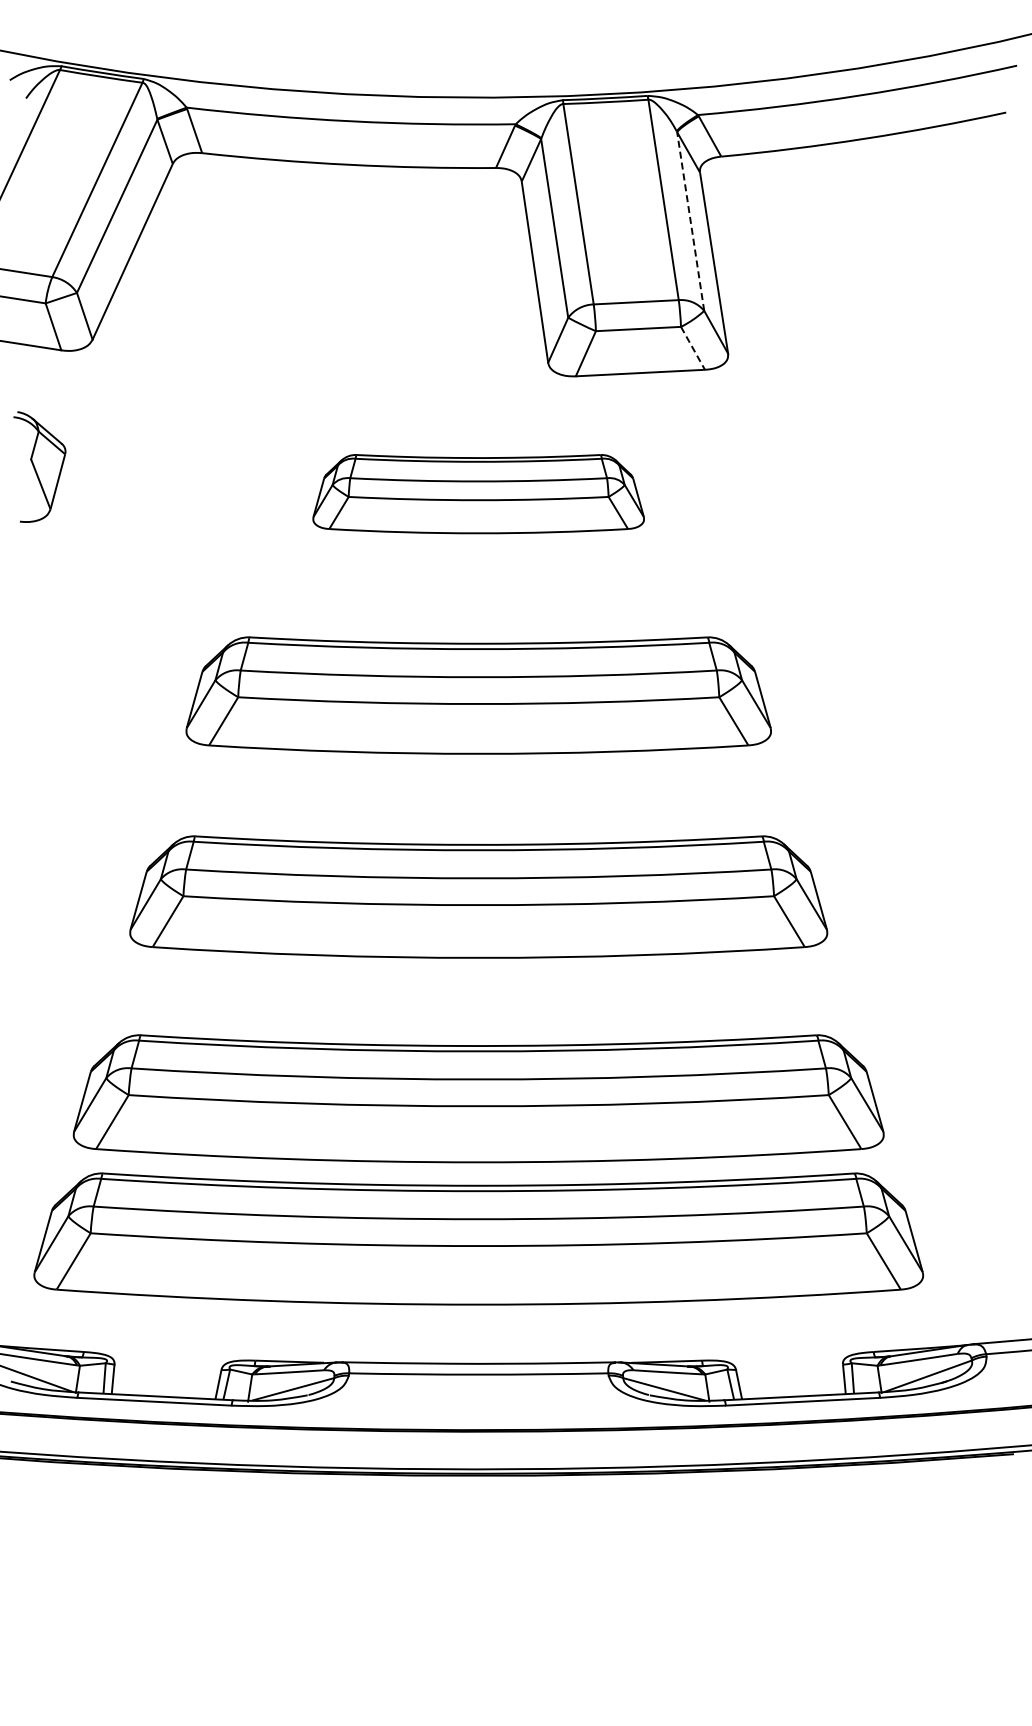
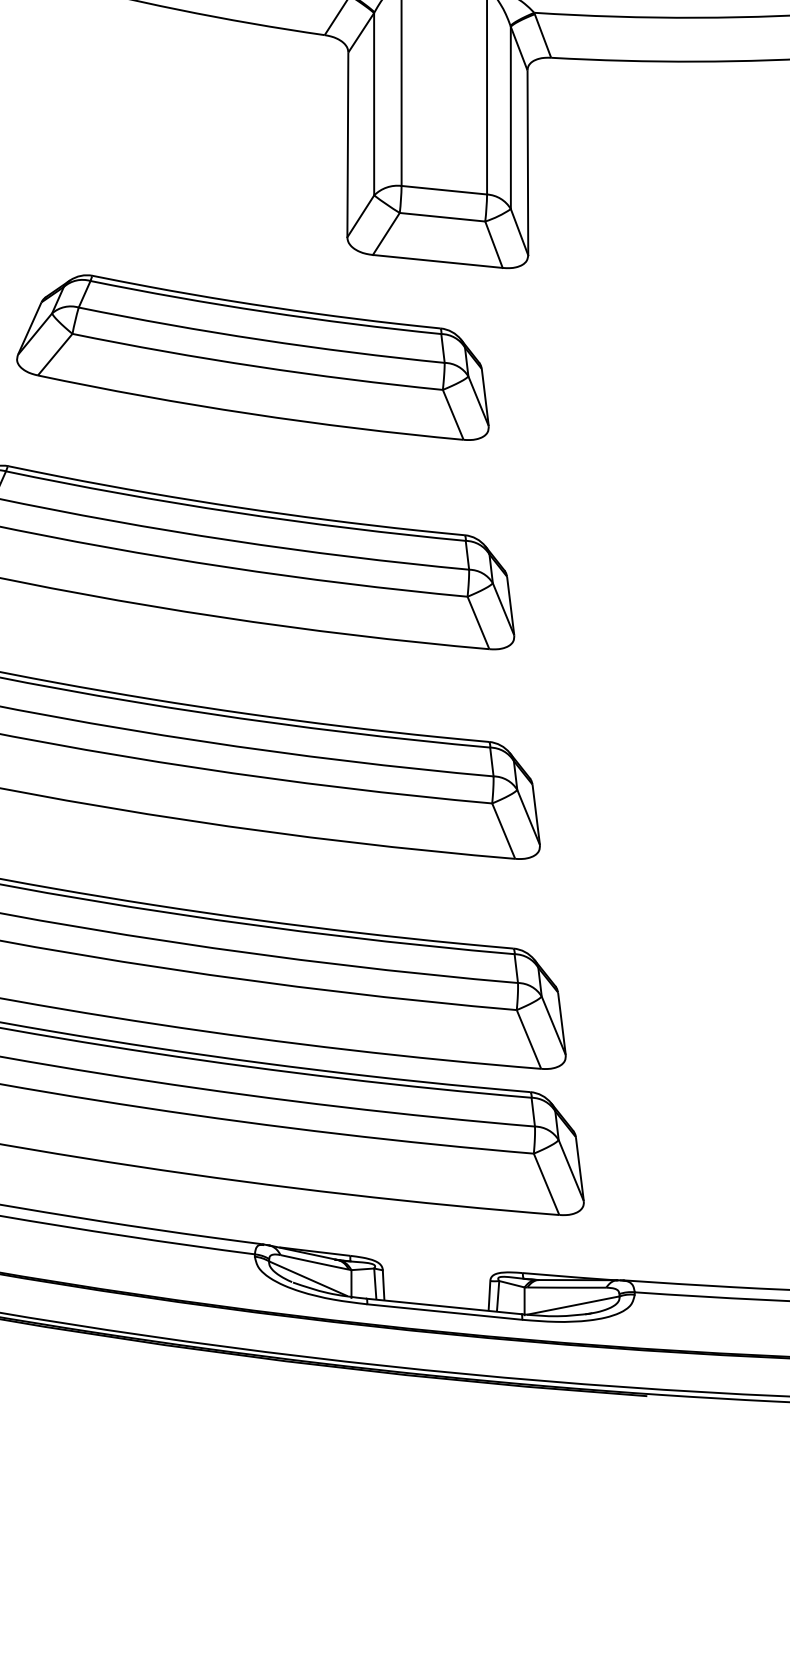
line: (690, 221) -> (510, 117), dashed -> solid
line: (692, 348) -> (493, 244), dashed -> solid
part: (478, 493) -> (258, 357), size x1.43

